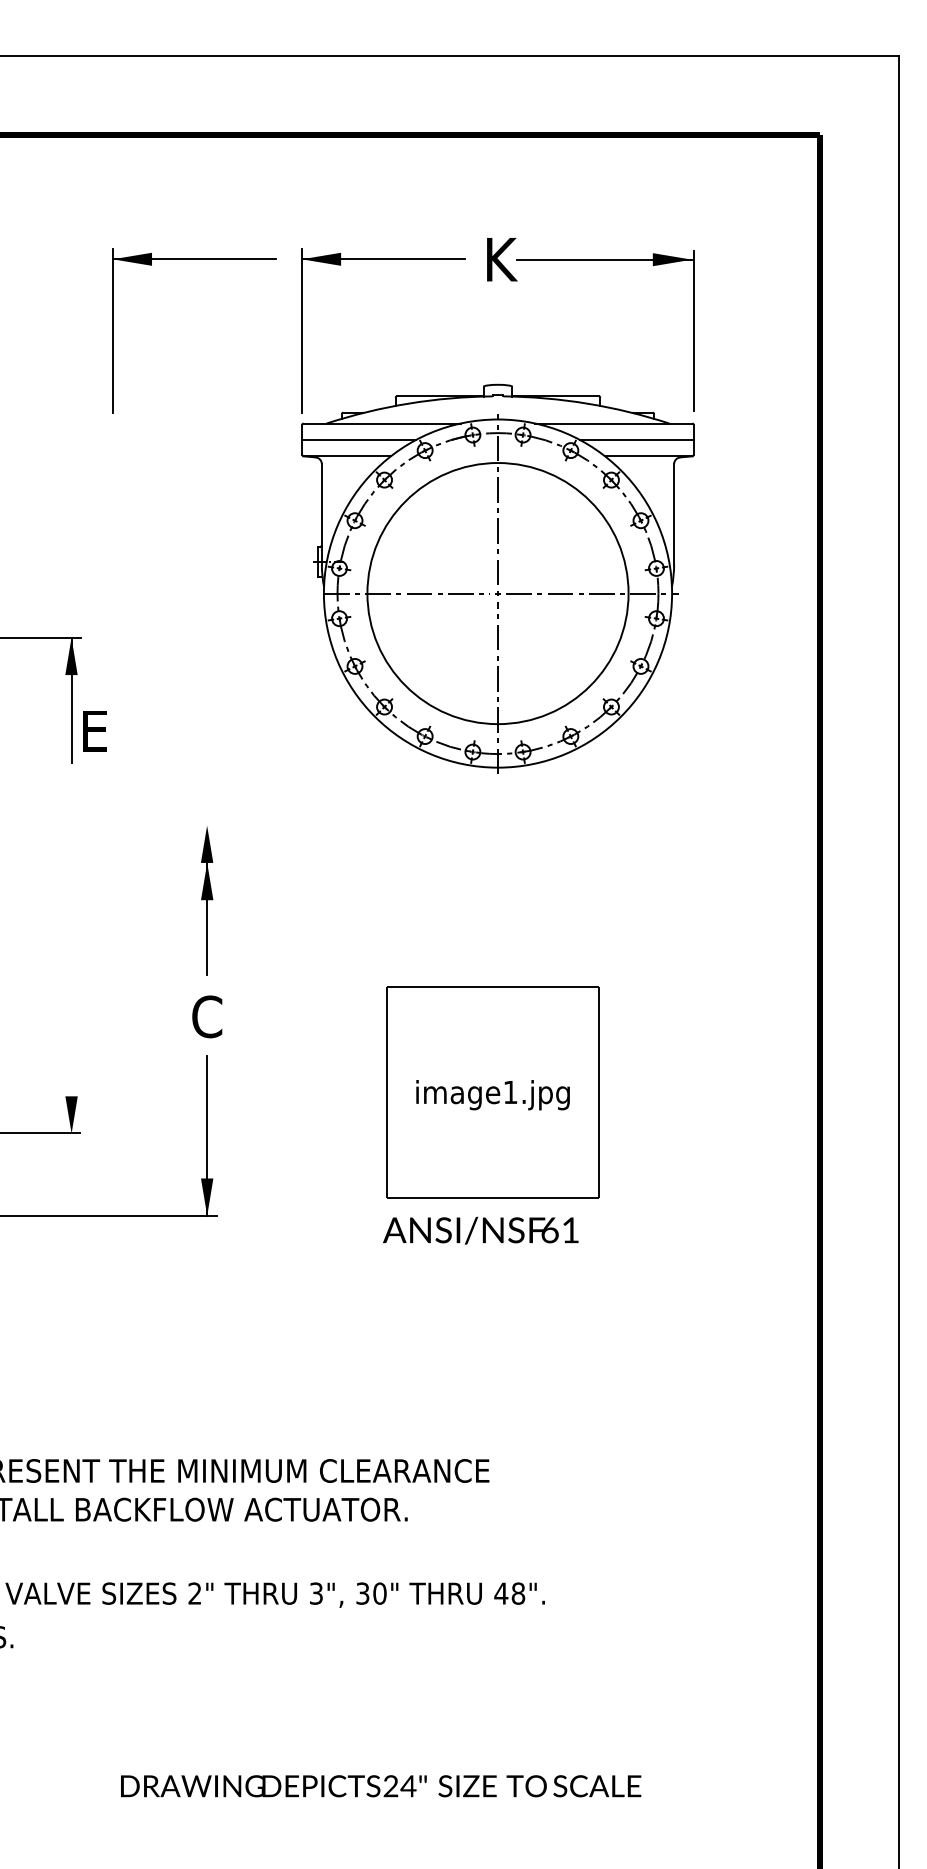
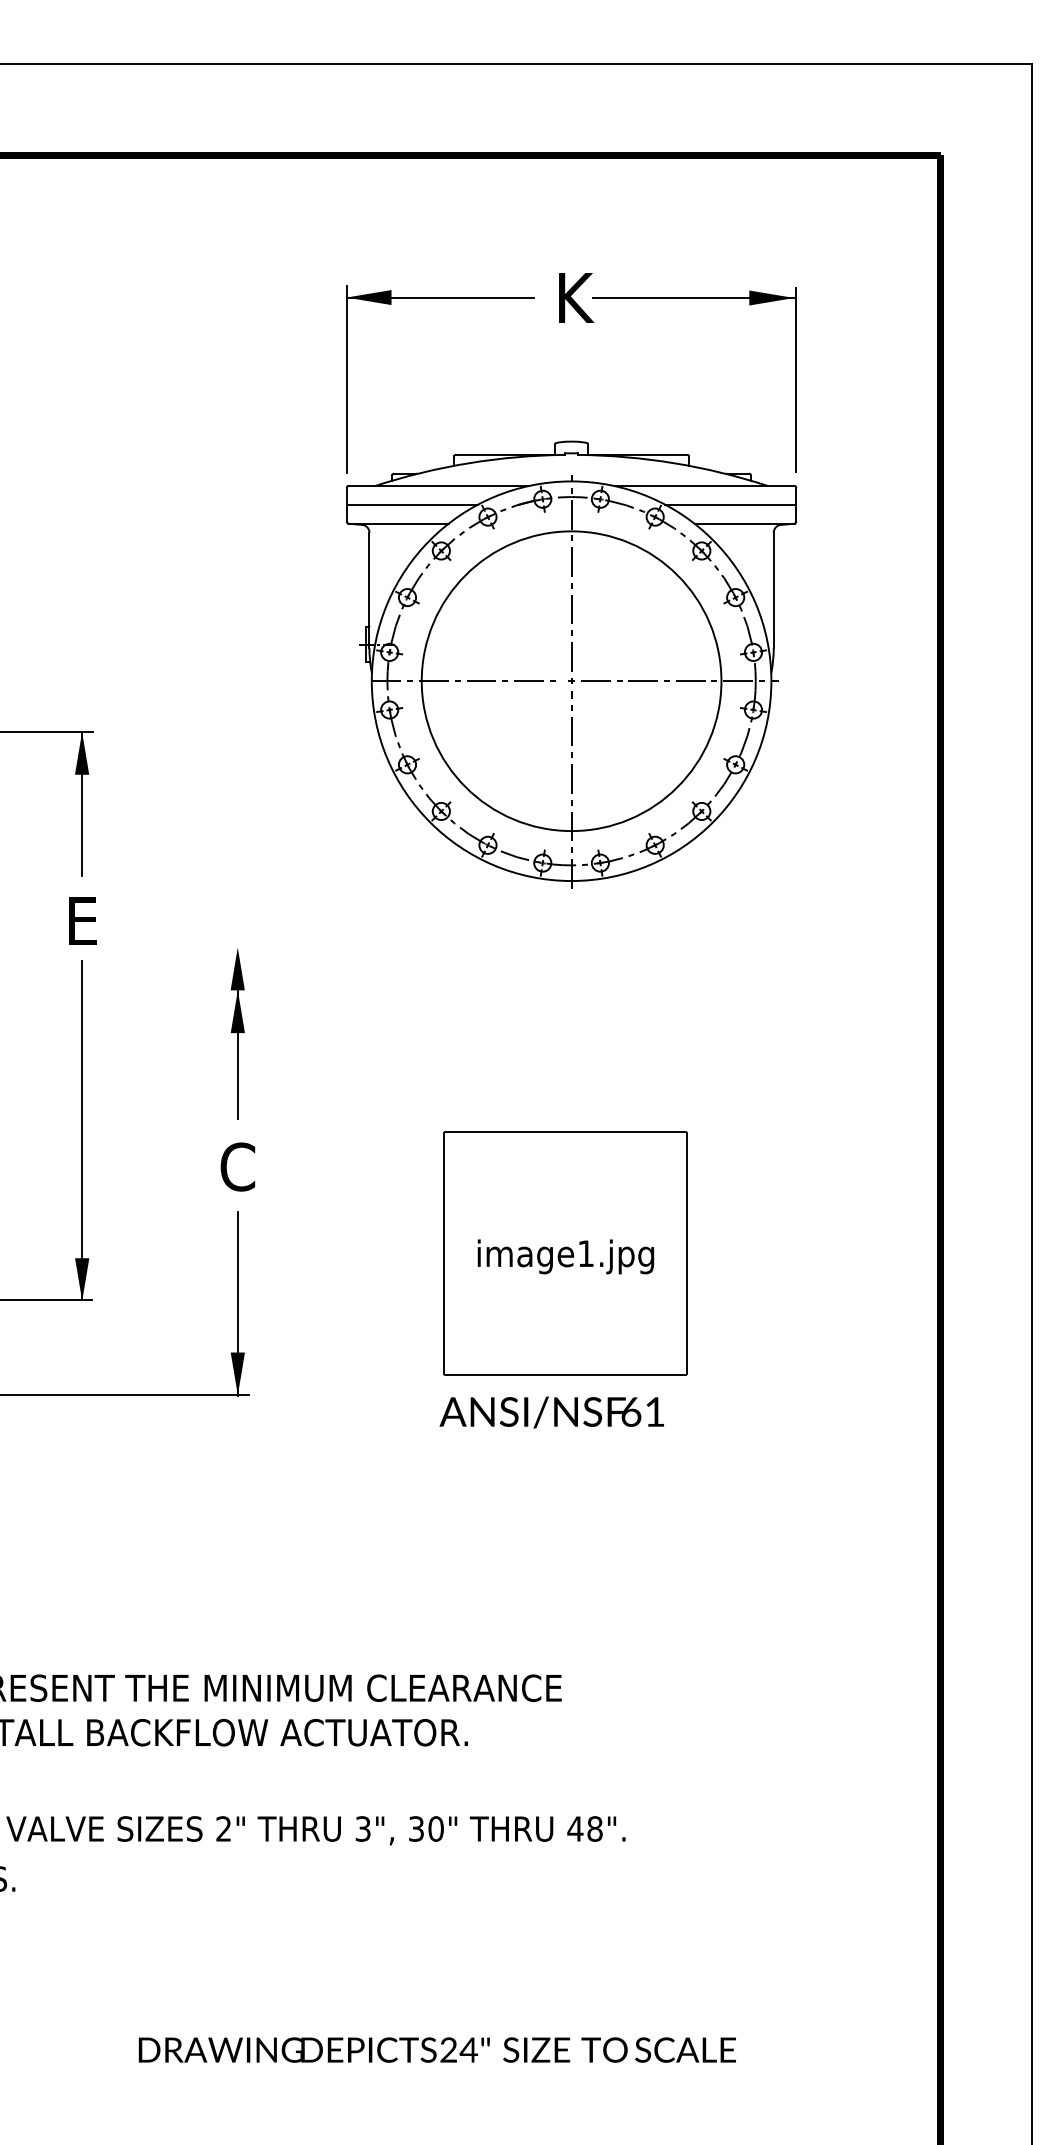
part: (194, 260) -> (223, 298), removed
text: (94, 730) -> (82, 920), moved
line: (71, 985) -> (82, 1130), added

